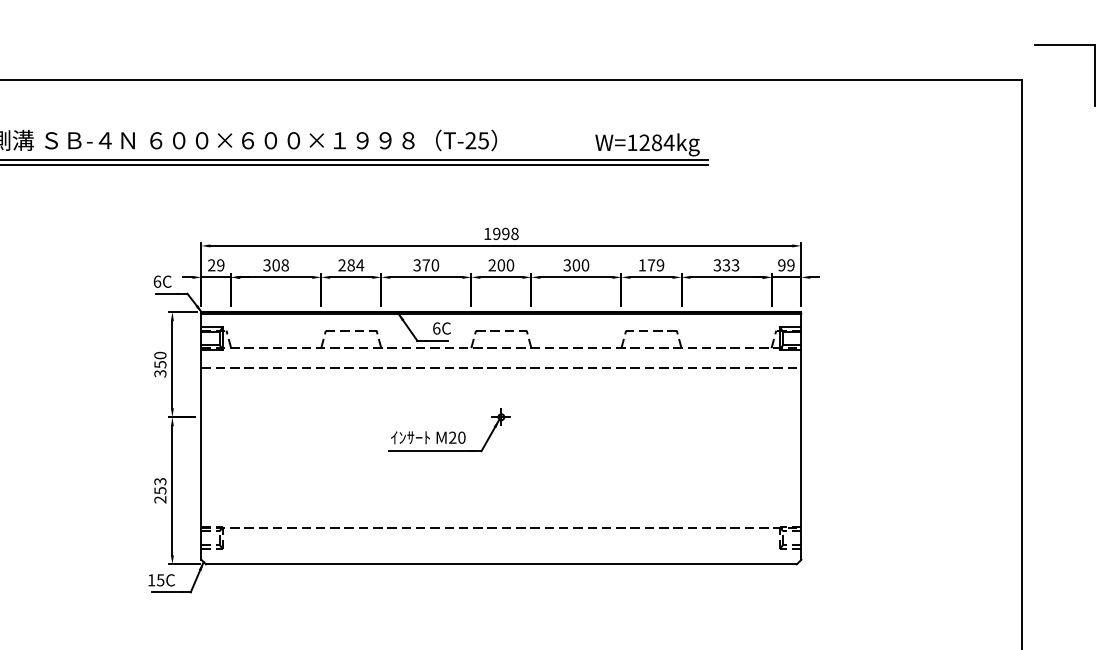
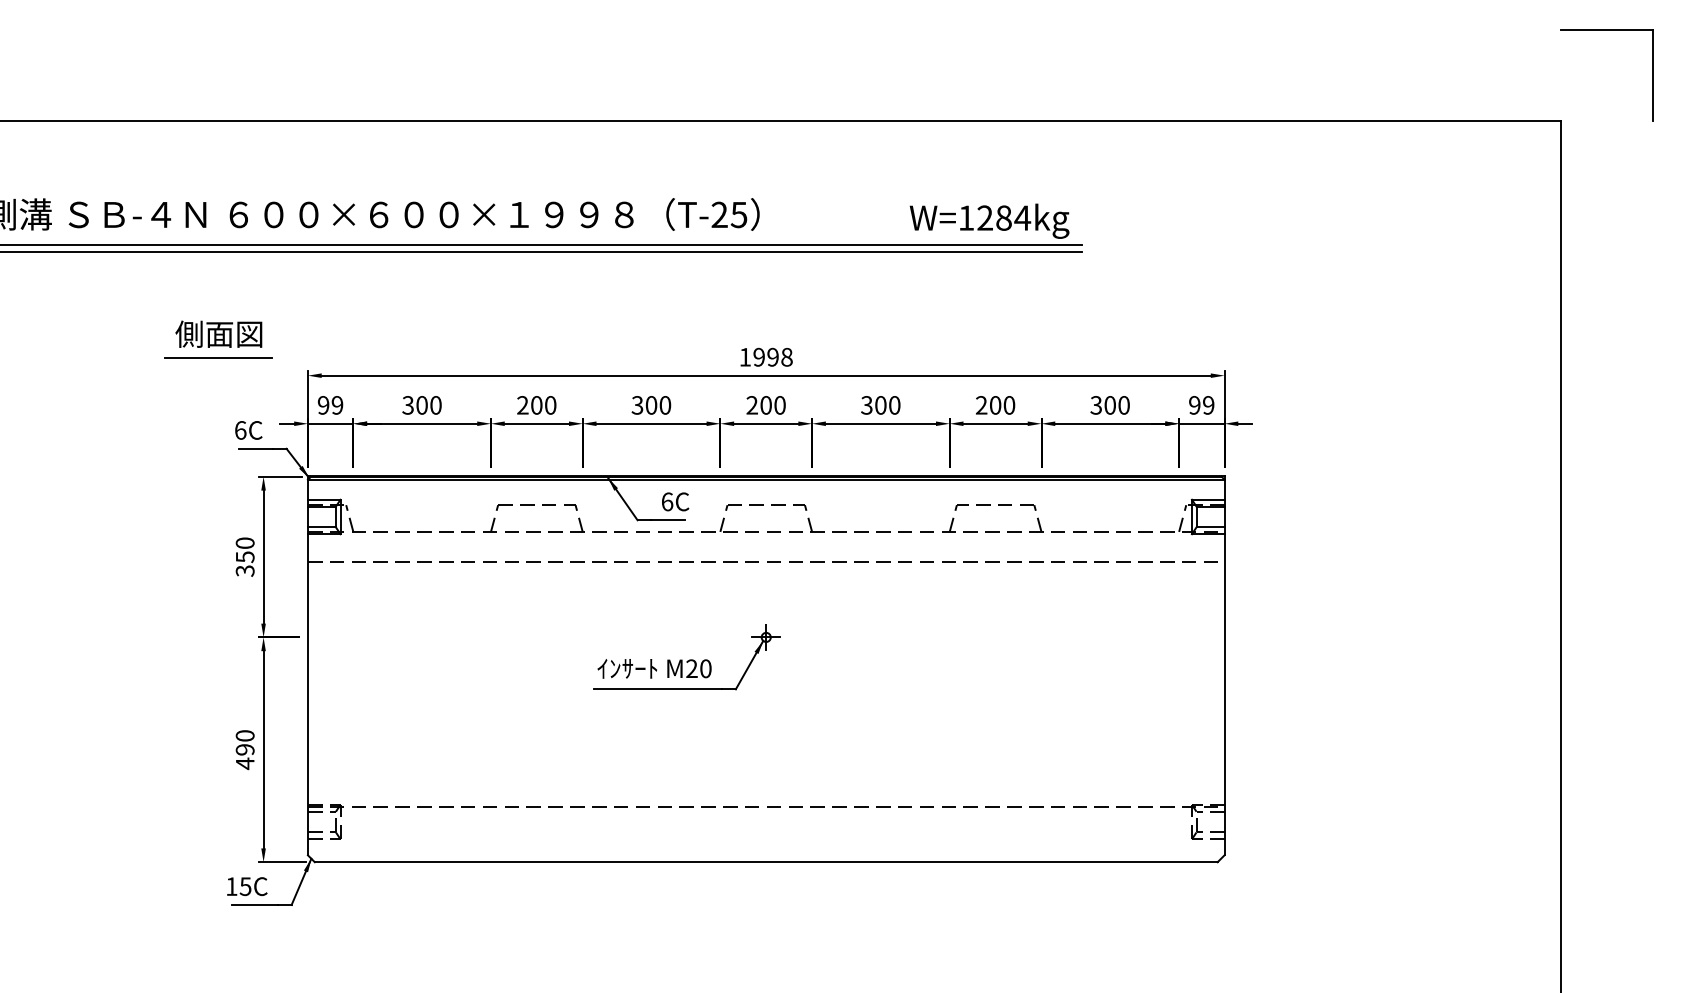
part: (1064, 45) -> (1606, 29), moved
part: (142, 222) -> (217, 339), added
text: (211, 265) -> (323, 405), 29 -> 99
text: (284, 265) -> (434, 405), 308 -> 300
text: (355, 265) -> (543, 405), 284 -> 200
text: (425, 265) -> (650, 405), 370 -> 300
text: (651, 265) -> (995, 405), 179 -> 200
text: (730, 265) -> (1116, 405), 333 -> 300
text: (160, 490) -> (245, 749), 253 -> 490

